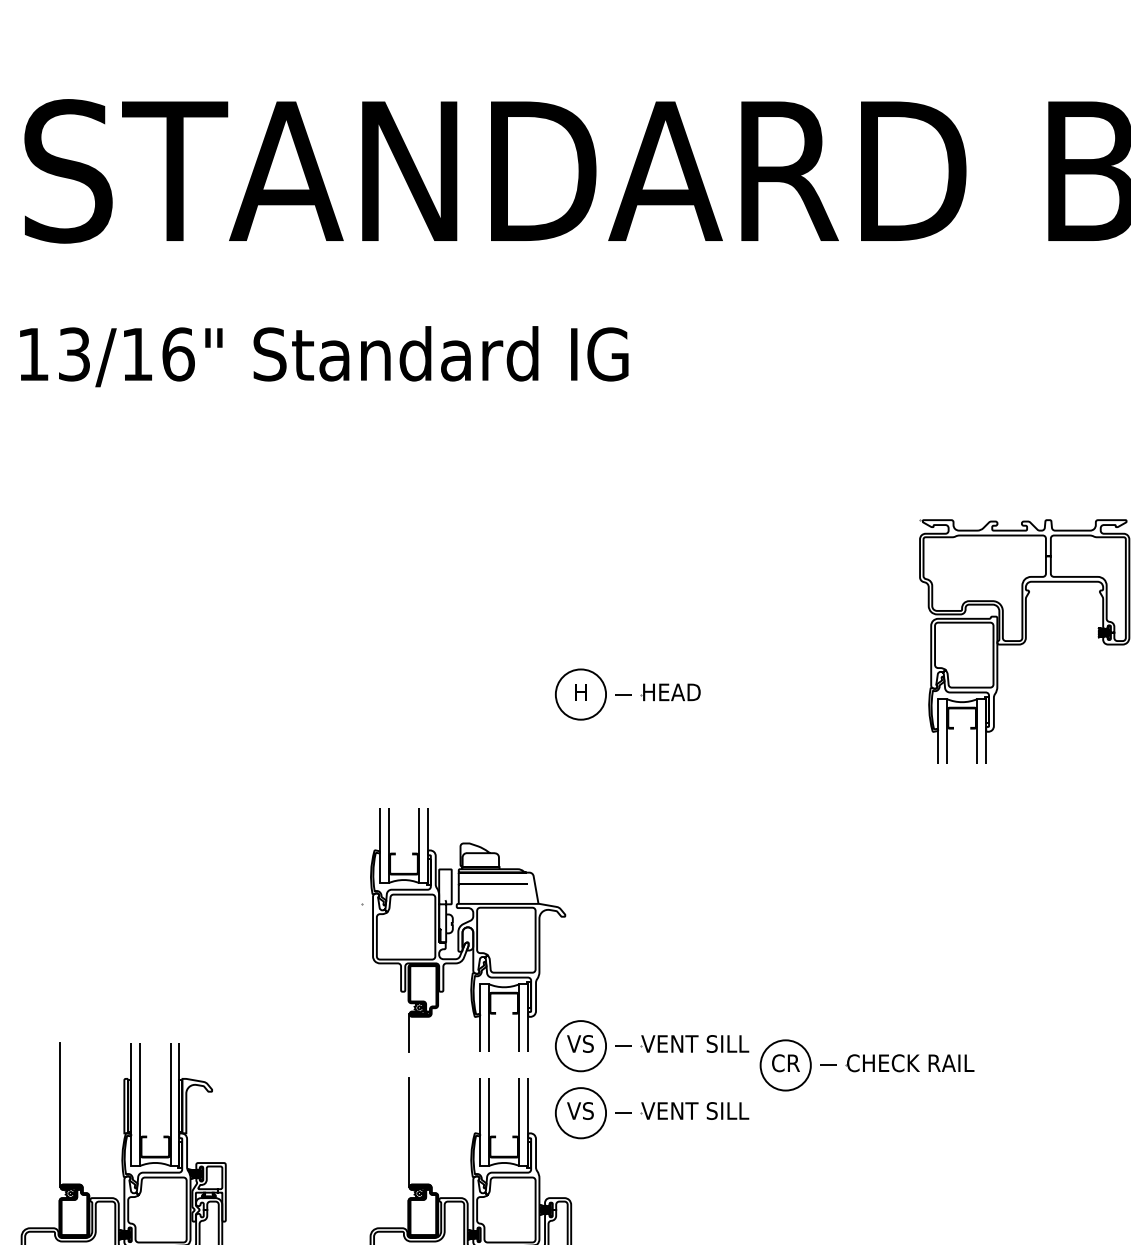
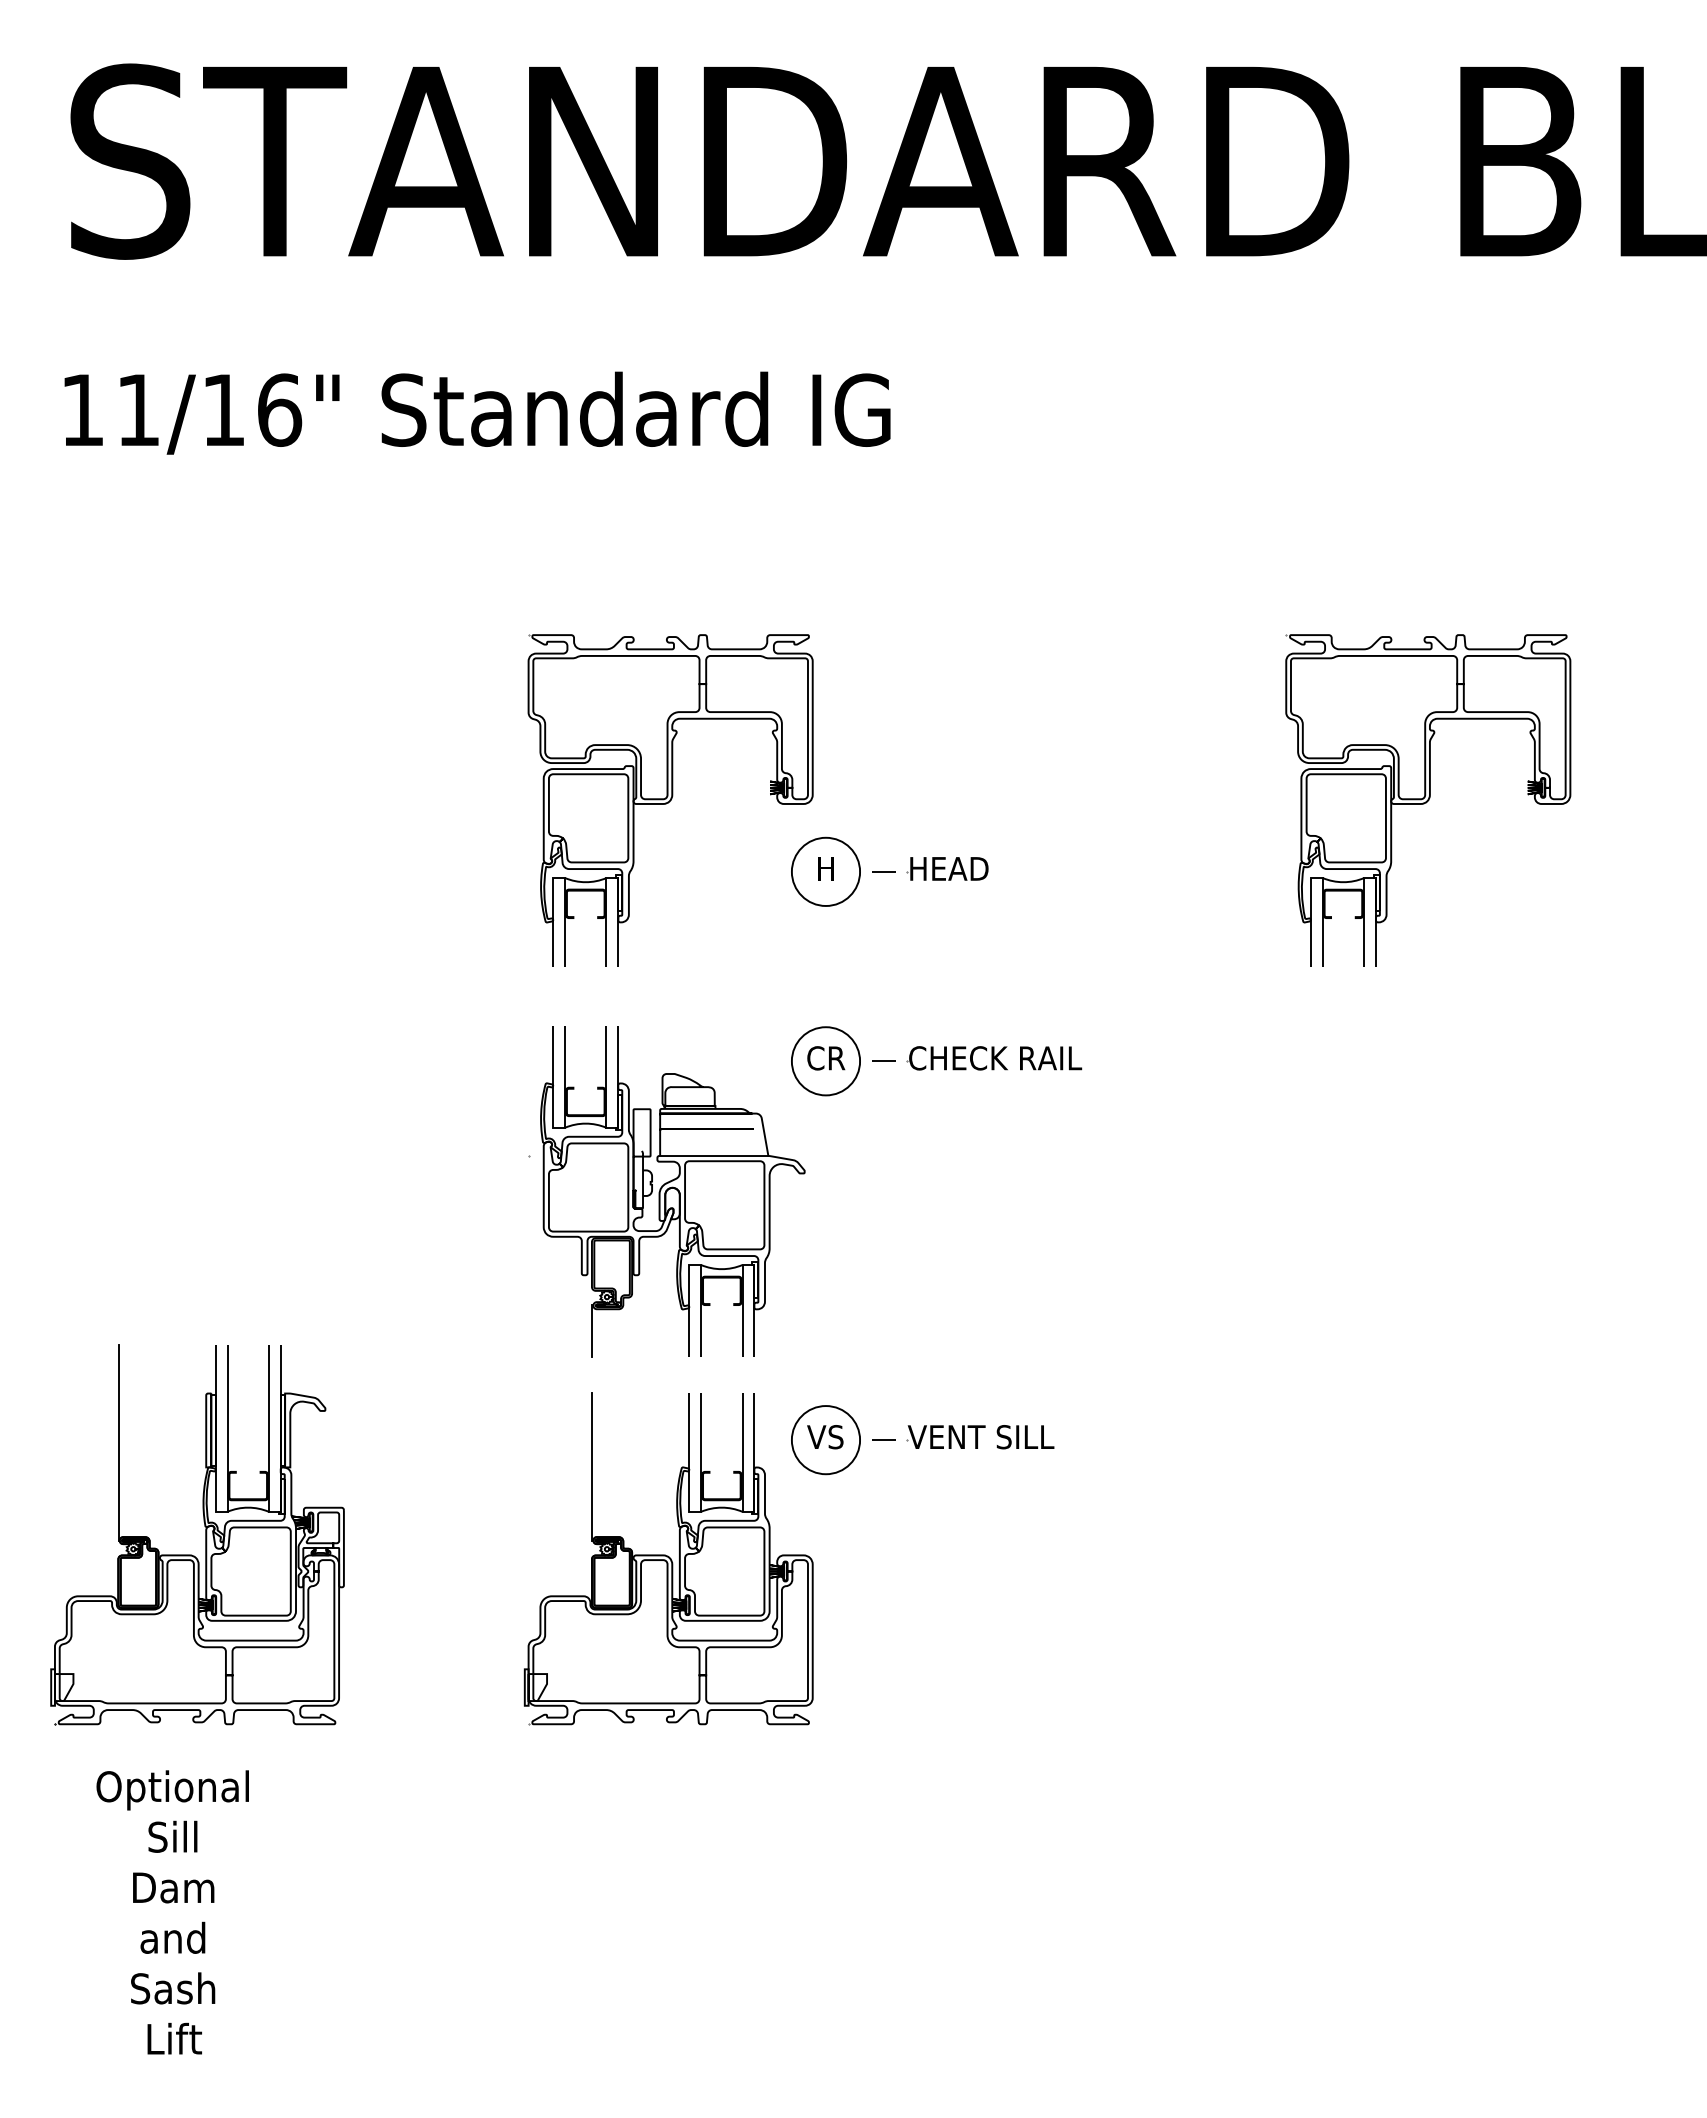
text: (74, 353) -> (138, 409), 13/16" -> 11/16"
part: (466, 641) -> (670, 800), added
part: (652, 1046) -> (922, 1349), removed
part: (867, 1065) -> (936, 1061), moved

